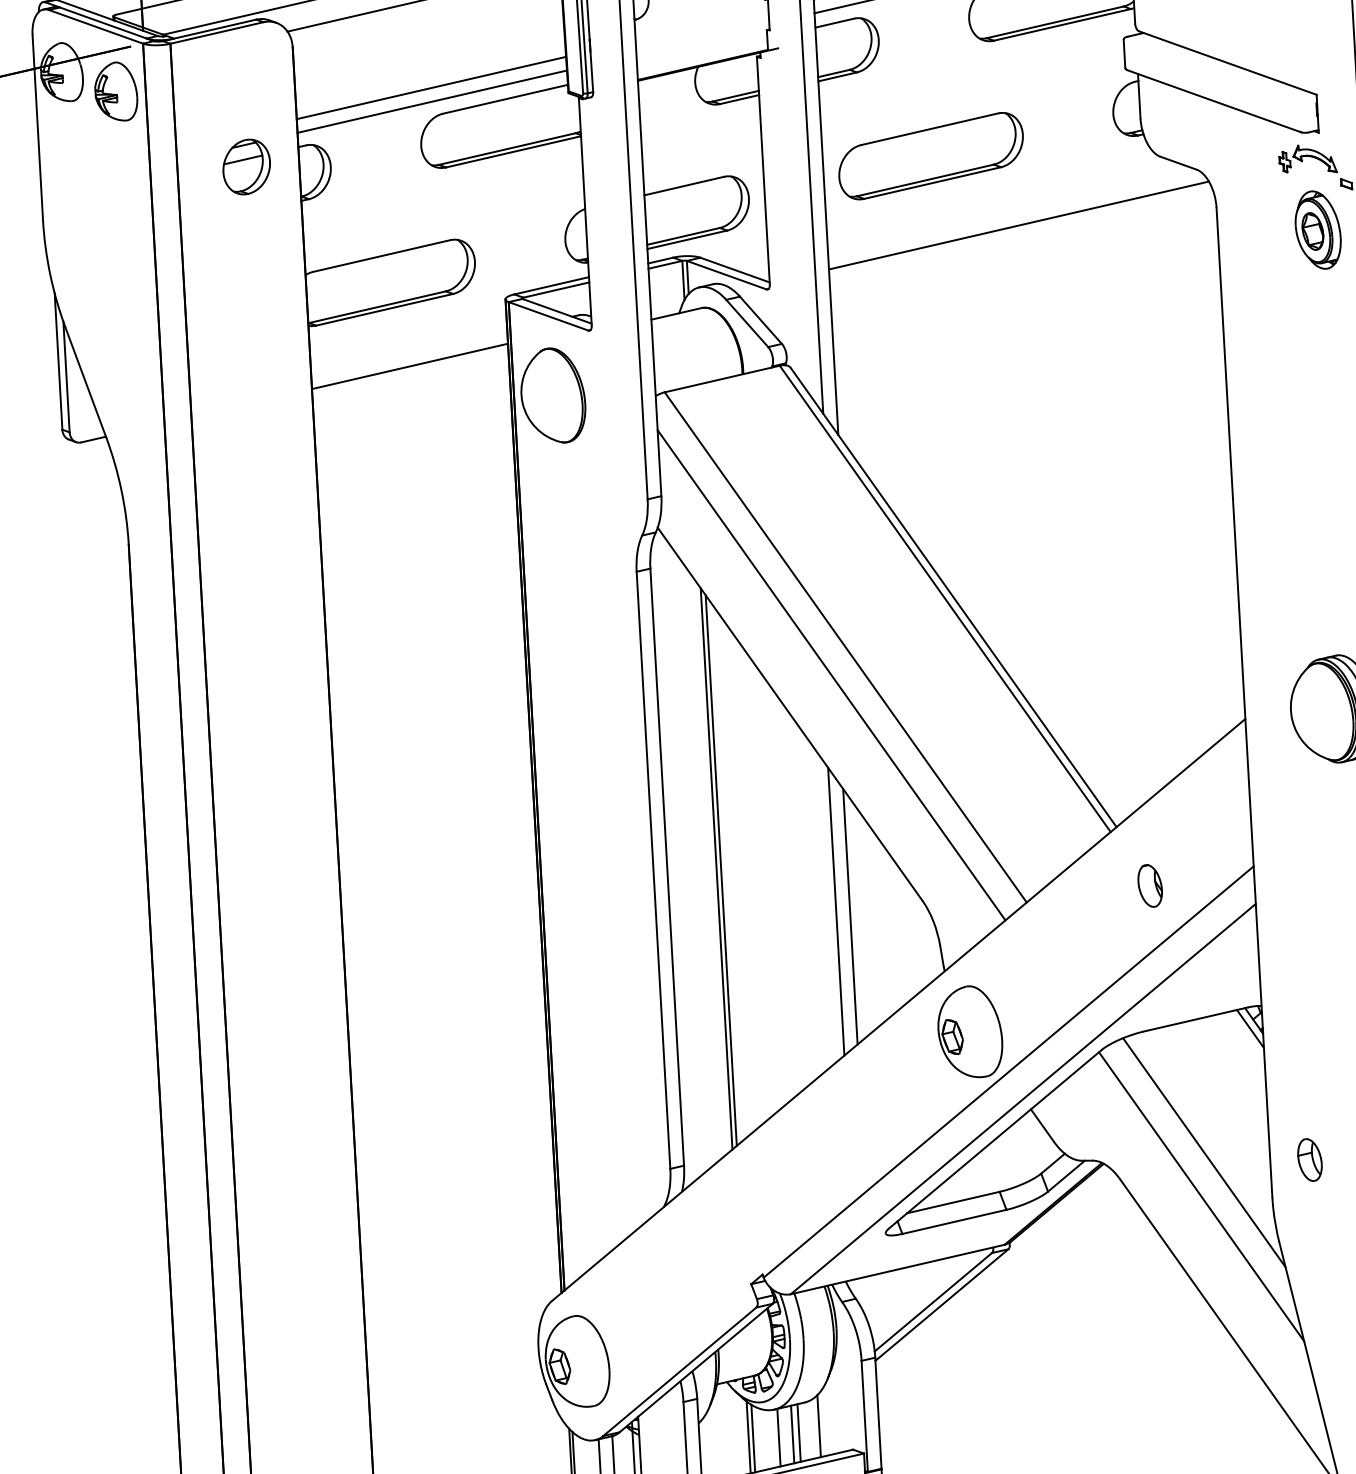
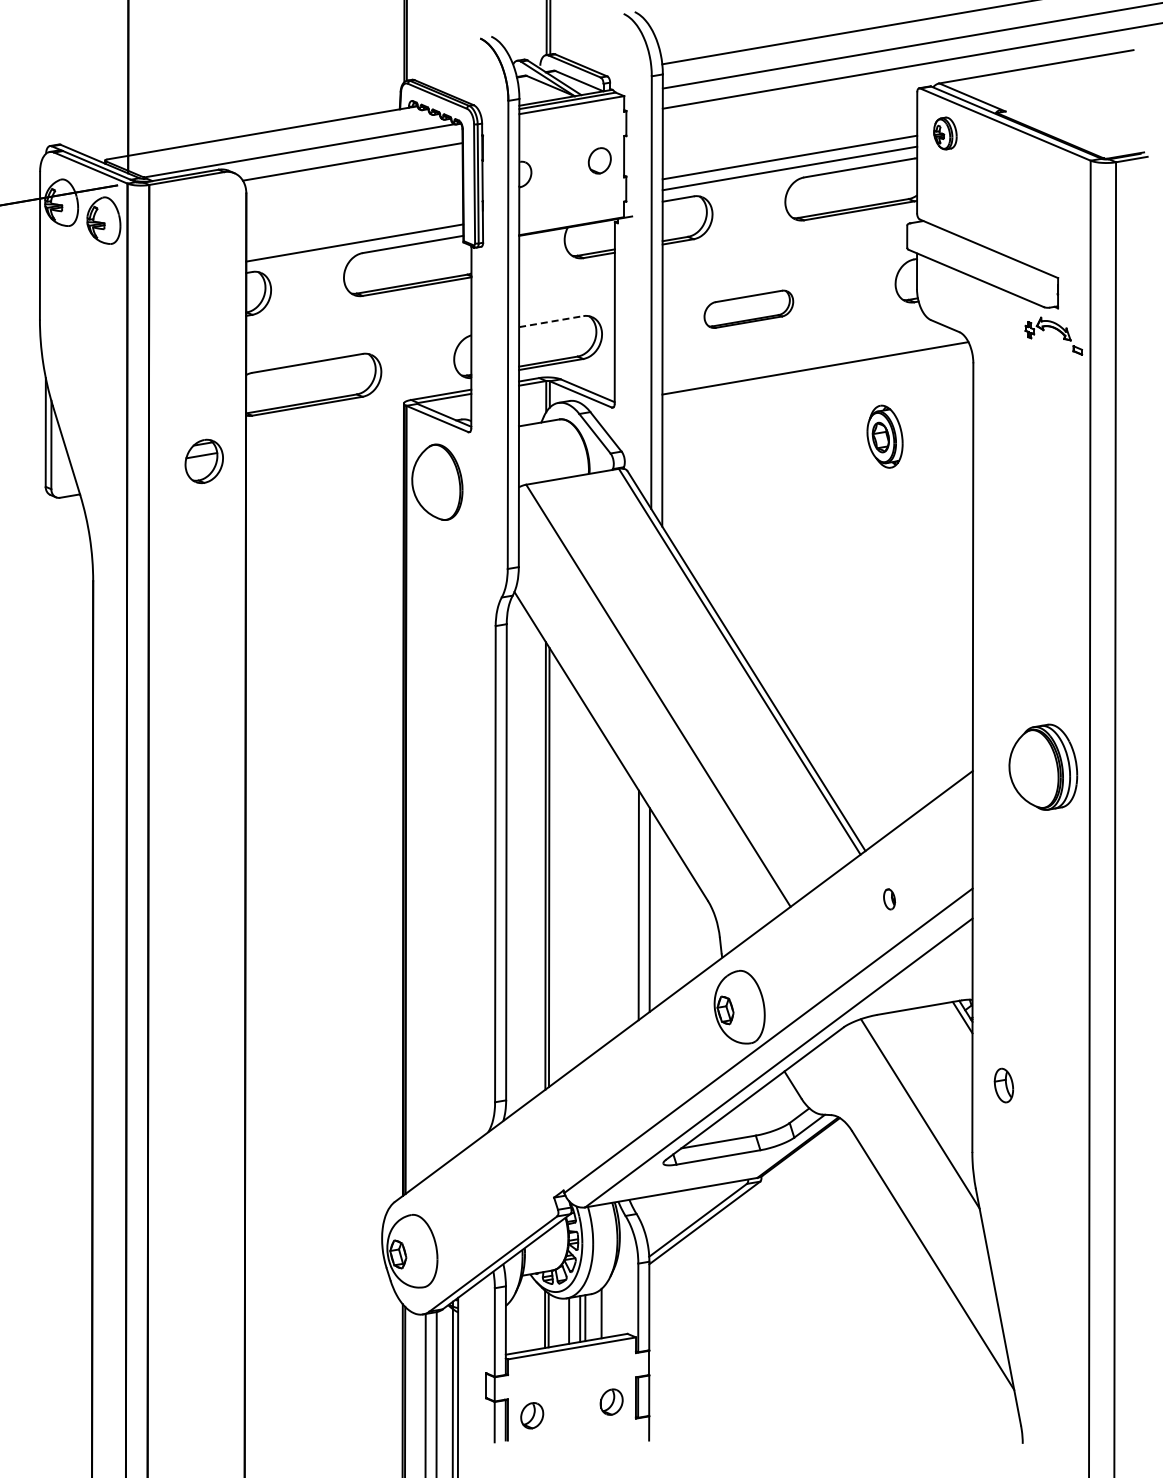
line: (431, 87) -> (354, 231), removed
part: (930, 156) -> (748, 309), size x0.6
part: (245, 165) -> (203, 460), moved
line: (684, 185) -> (551, 321), solid -> dashed
part: (1317, 229) -> (884, 436), moved
line: (409, 365) -> (324, 451), removed
line: (831, 675) -> (645, 717), removed
part: (1150, 886) -> (889, 899), size x0.6
part: (1309, 1159) -> (1003, 1085), moved
line: (1202, 1196) -> (916, 1148), removed

